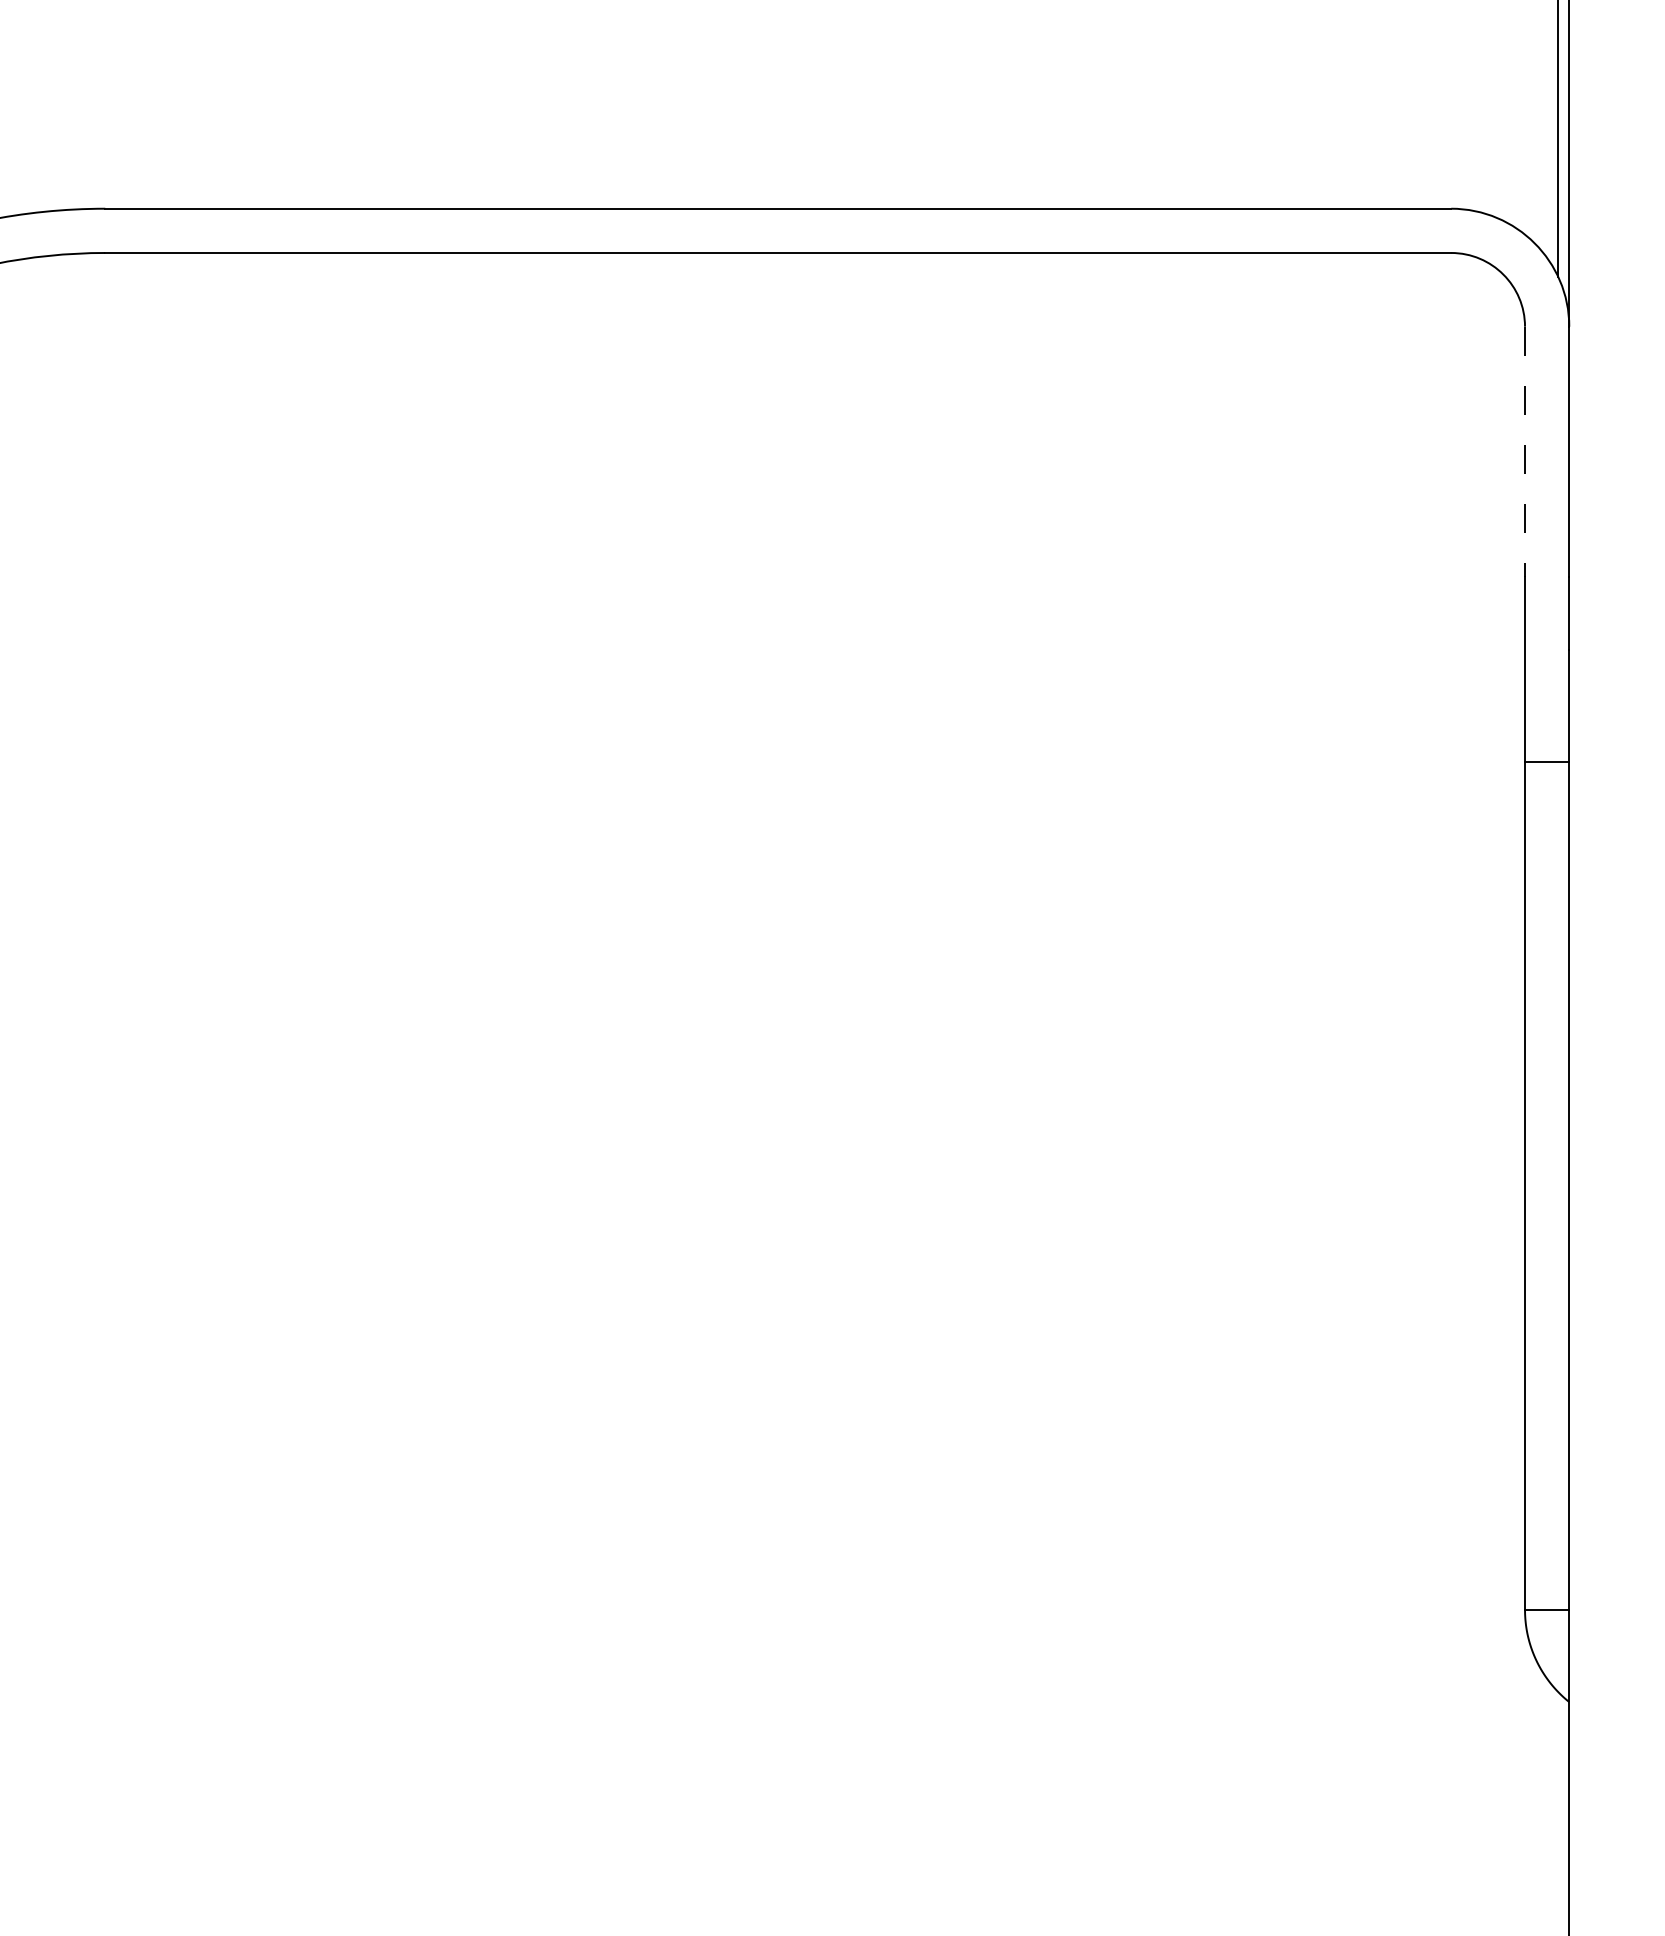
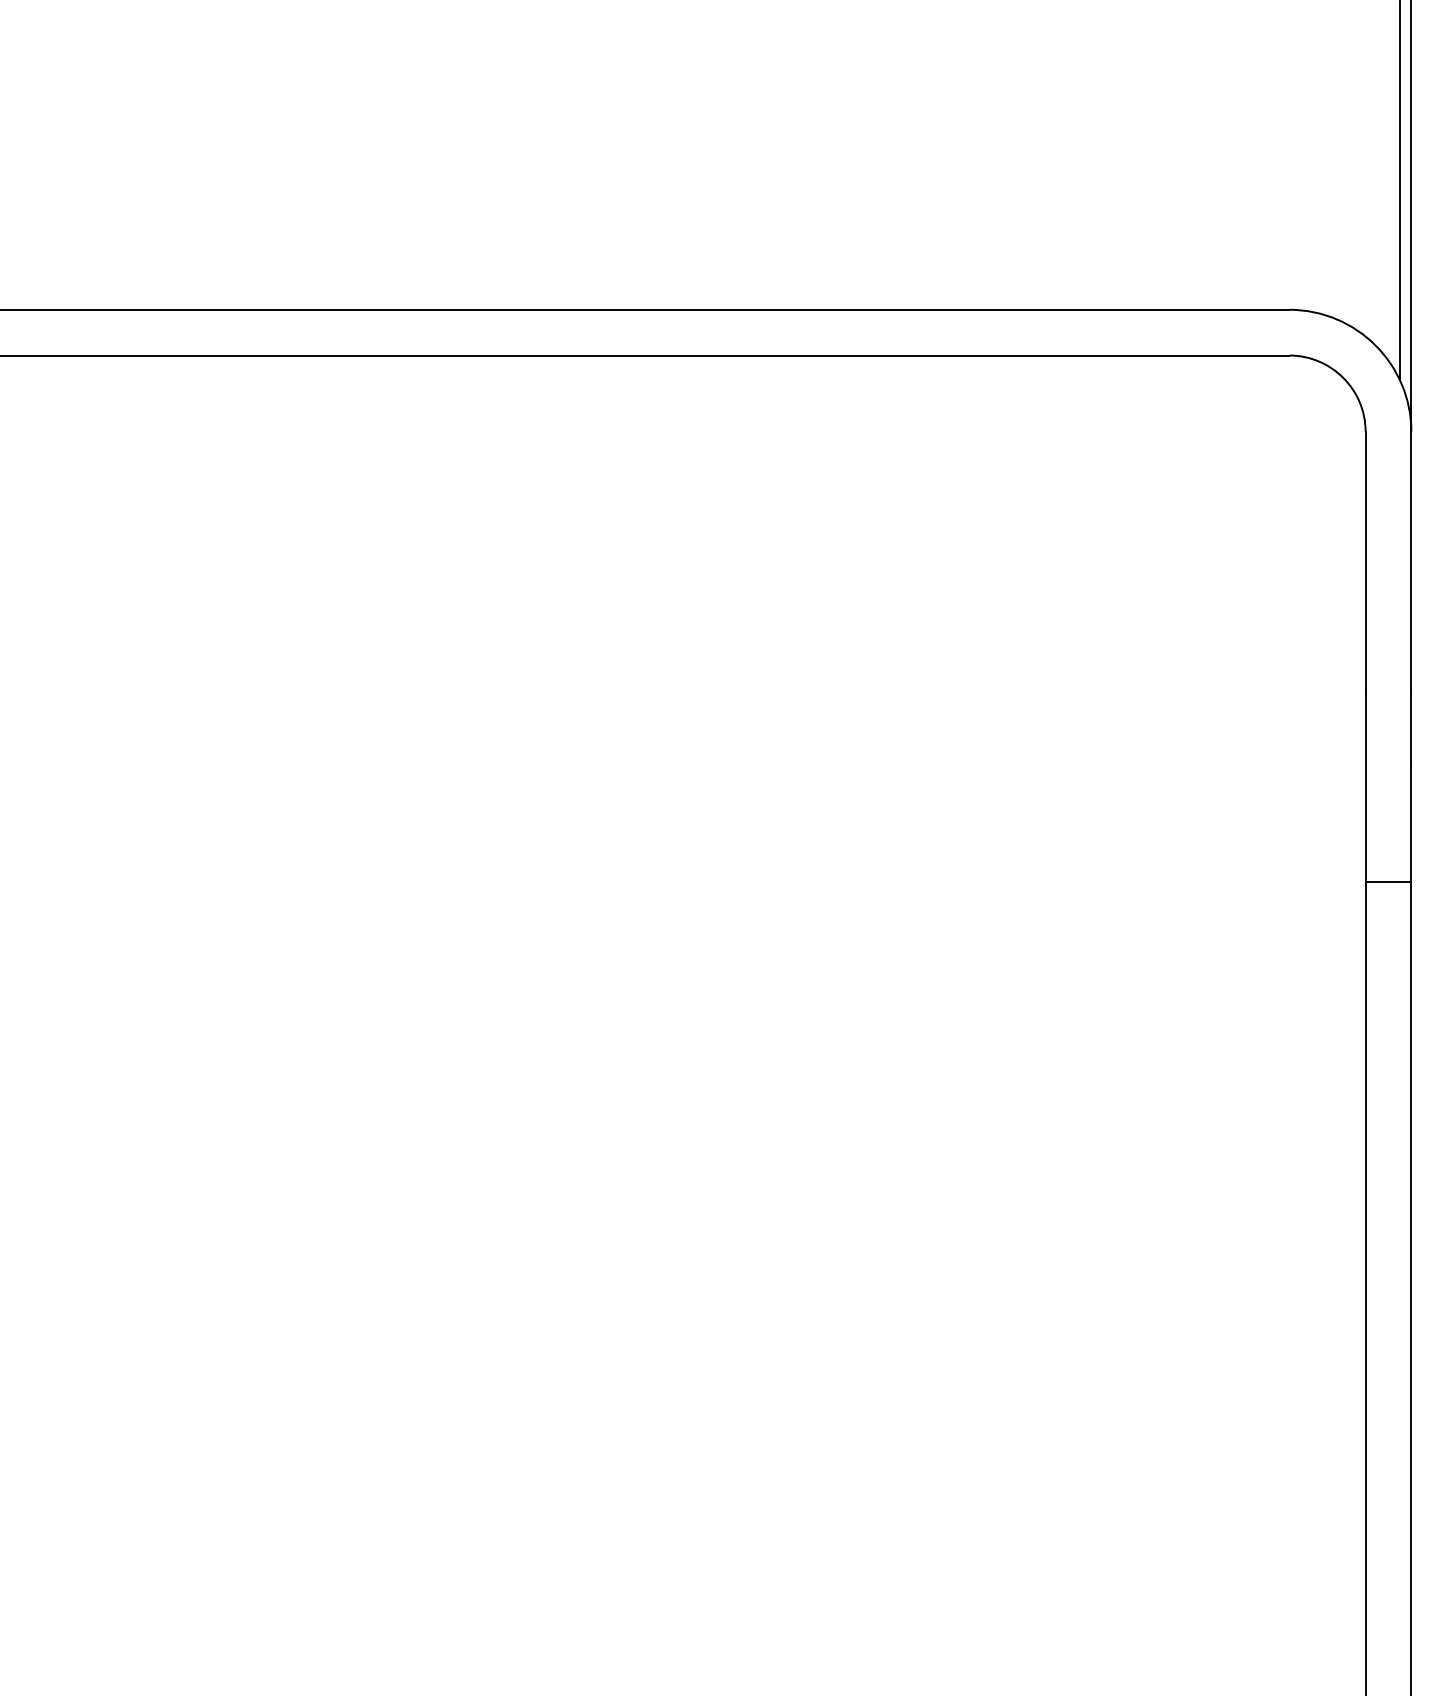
line: (1525, 452) -> (1366, 561), dashed -> solid

